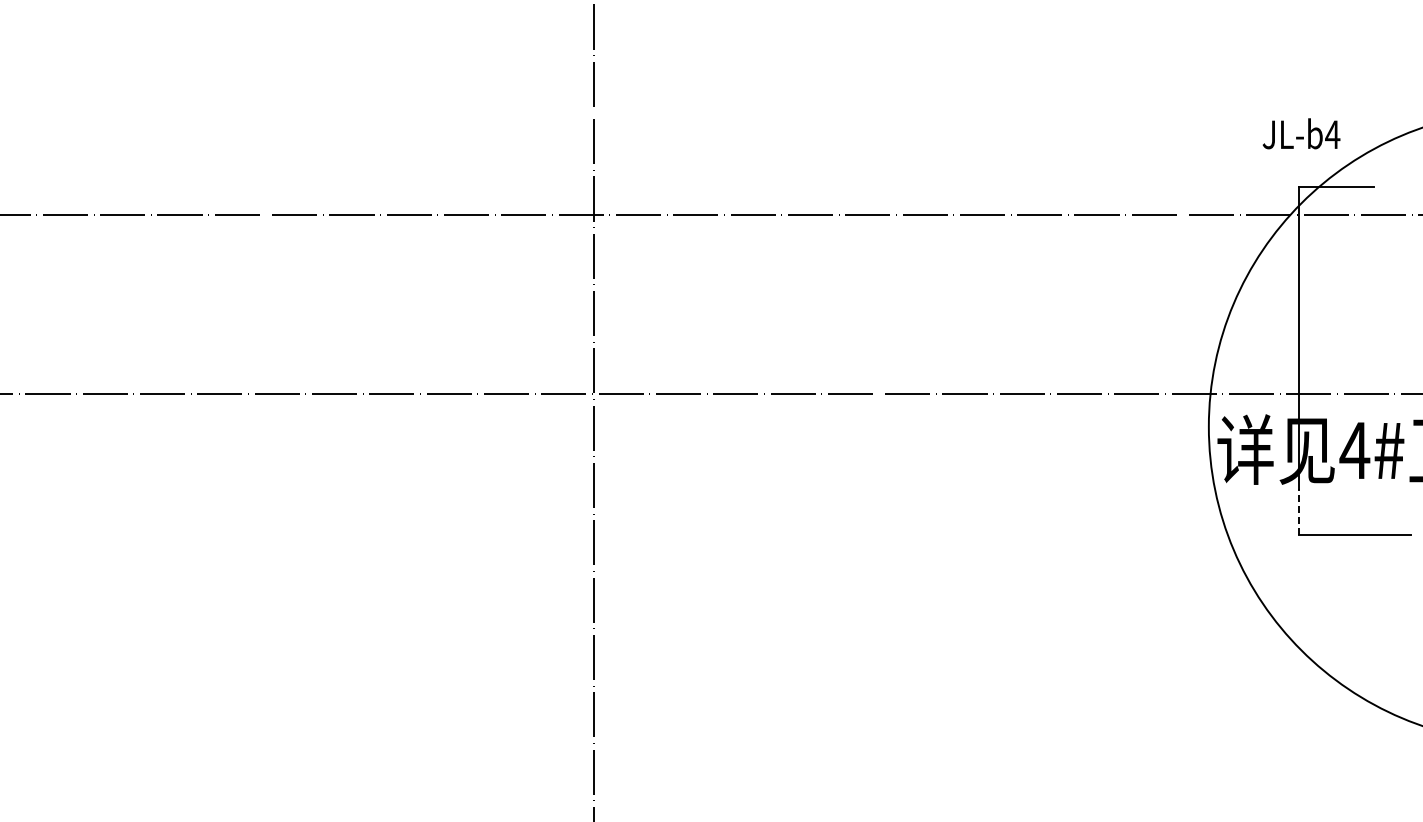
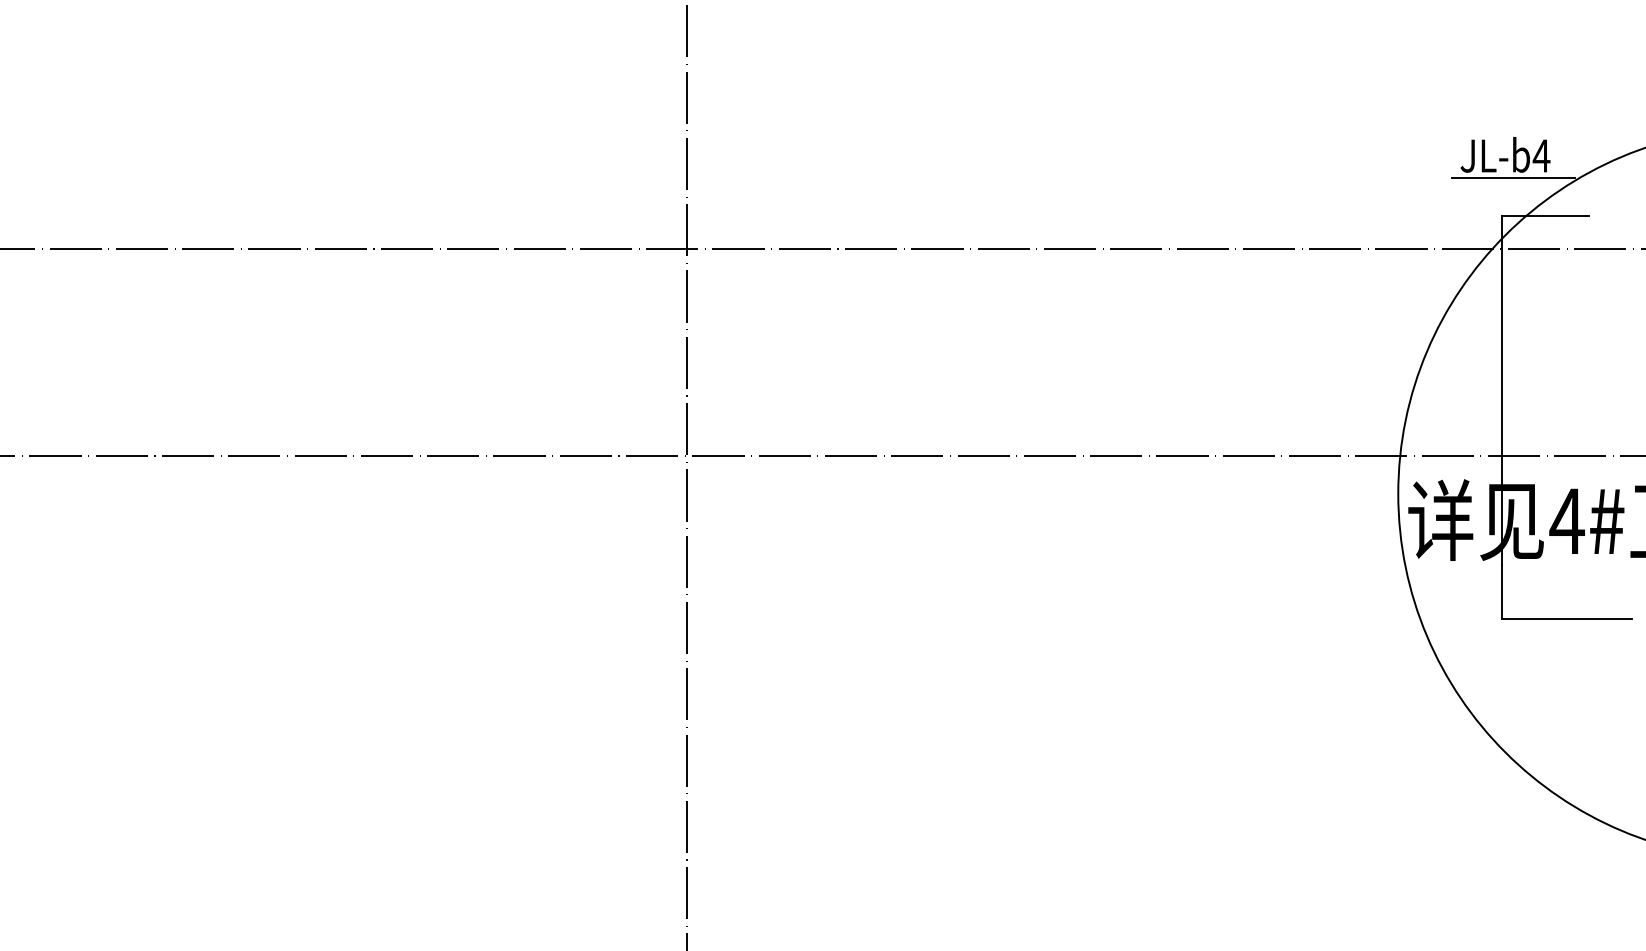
line: (1308, 154) -> (1513, 178), added
line: (1298, 511) -> (1501, 591), dashed -> solid

